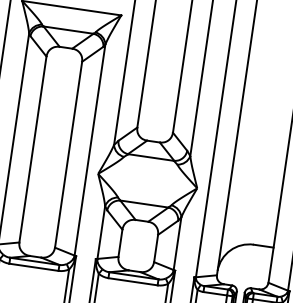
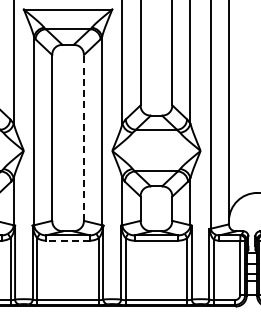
line: (68, 154) -> (83, 137), solid -> dashed
line: (34, 267) -> (68, 240), solid -> dashed

